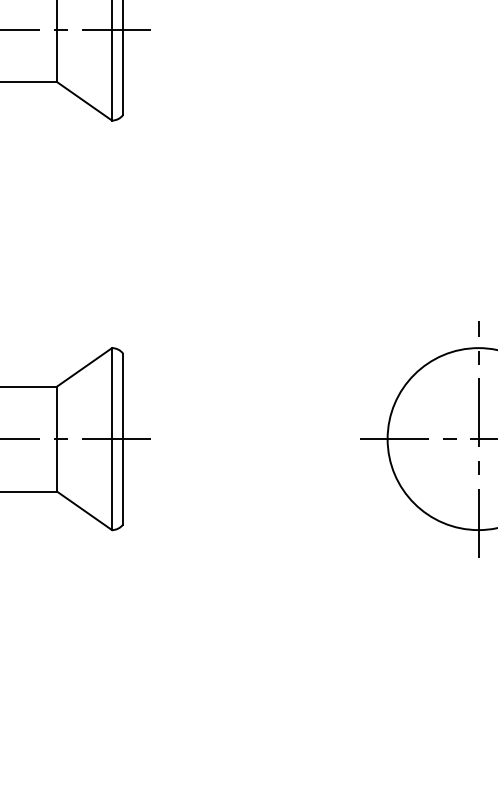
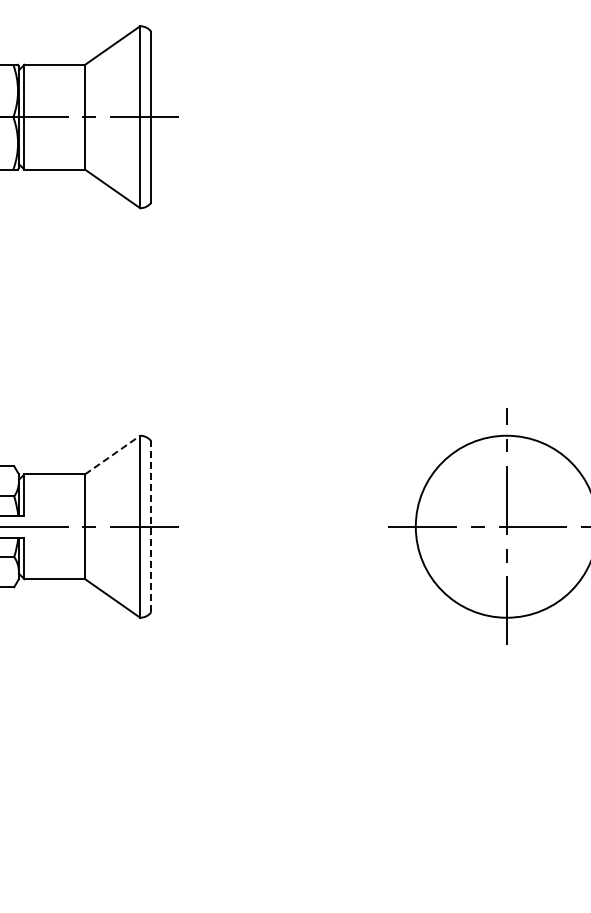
line: (84, 367) -> (112, 455), solid -> dashed
line: (123, 438) -> (151, 526), solid -> dashed

